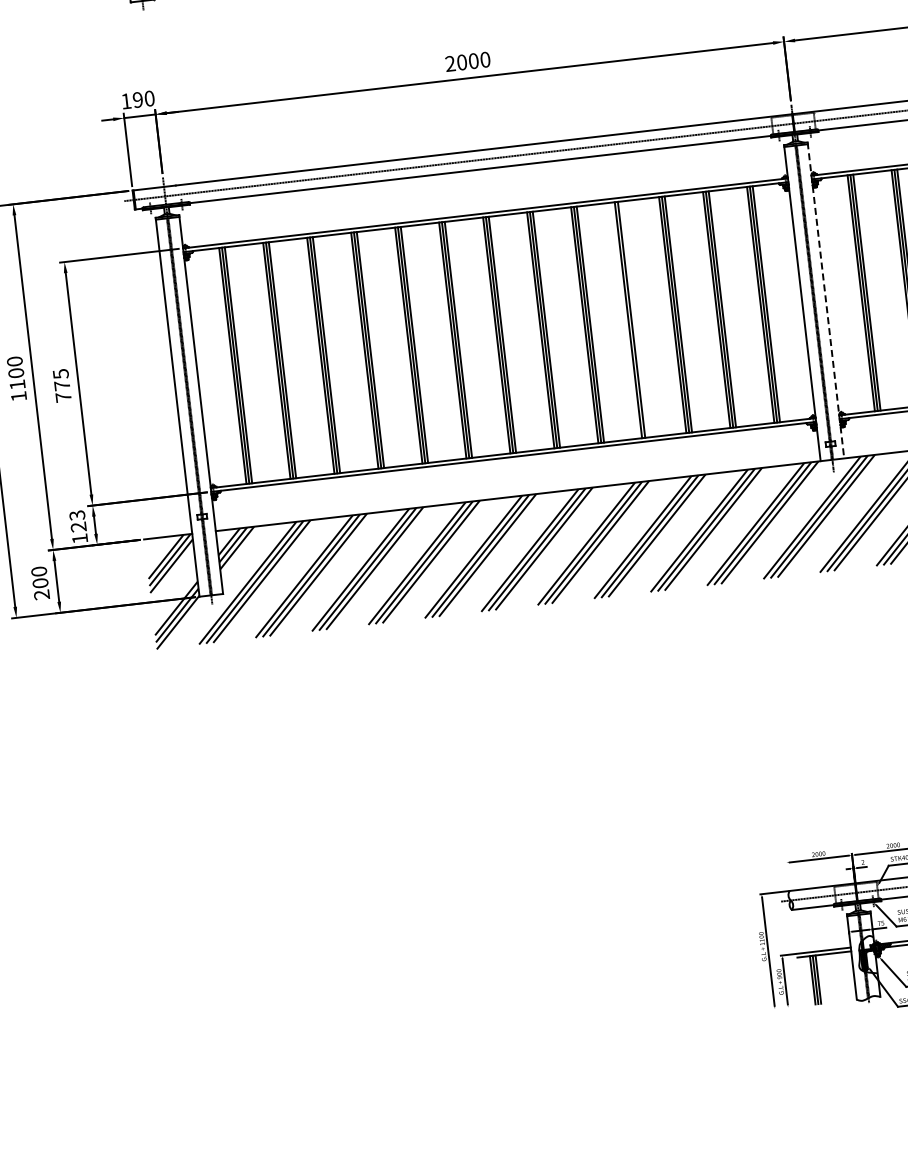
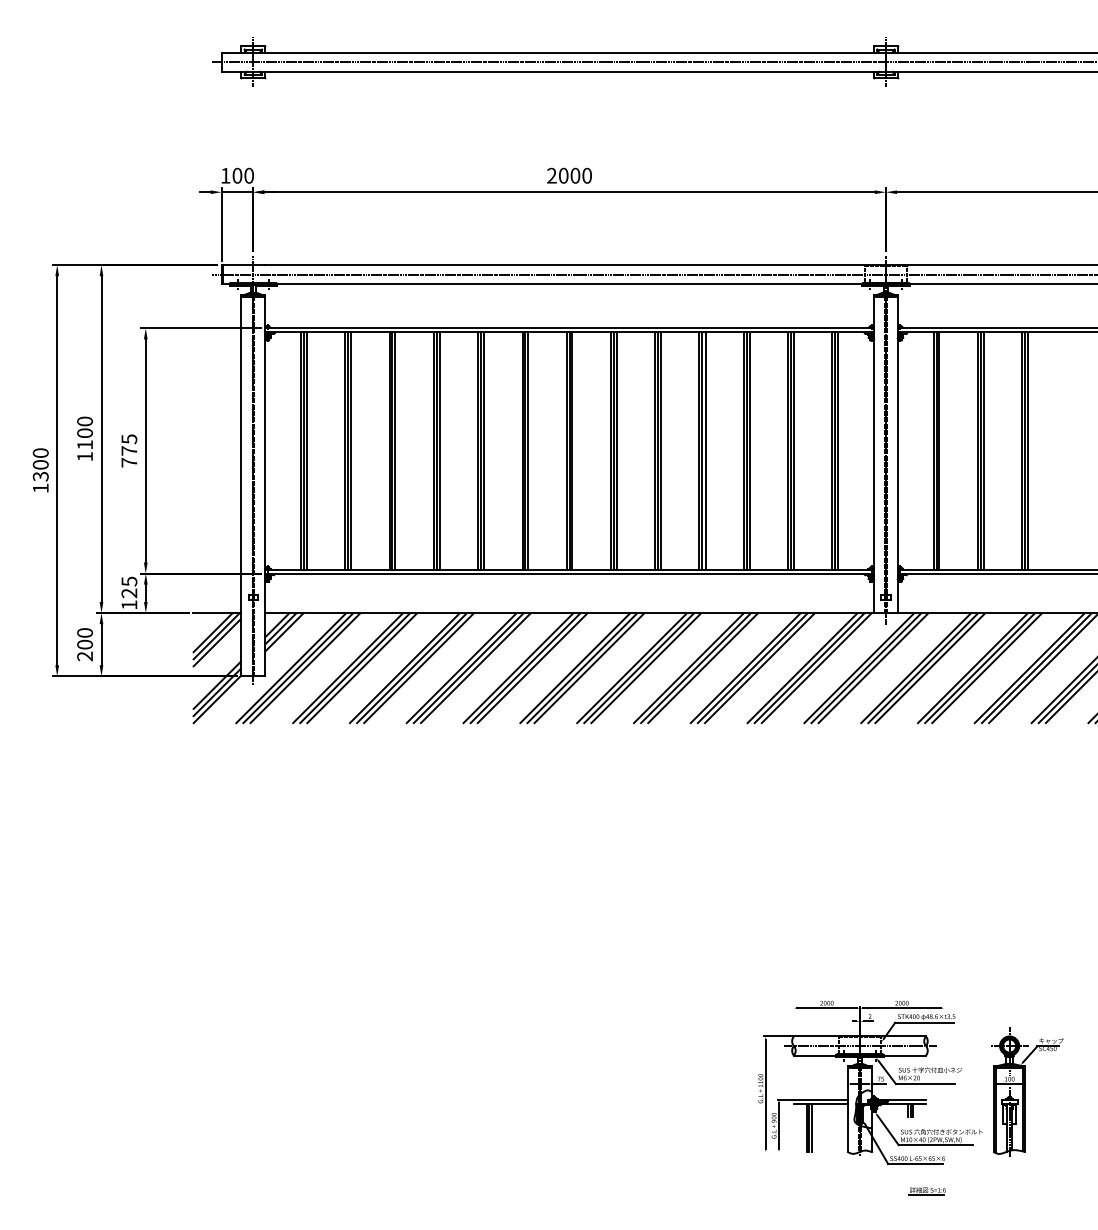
text: (138, 99) -> (237, 175), 190 -> 100
line: (825, 300) -> (897, 454), dashed -> solid
line: (634, 319) -> (705, 450), added
text: (76, 514) -> (128, 580), 123 -> 125

